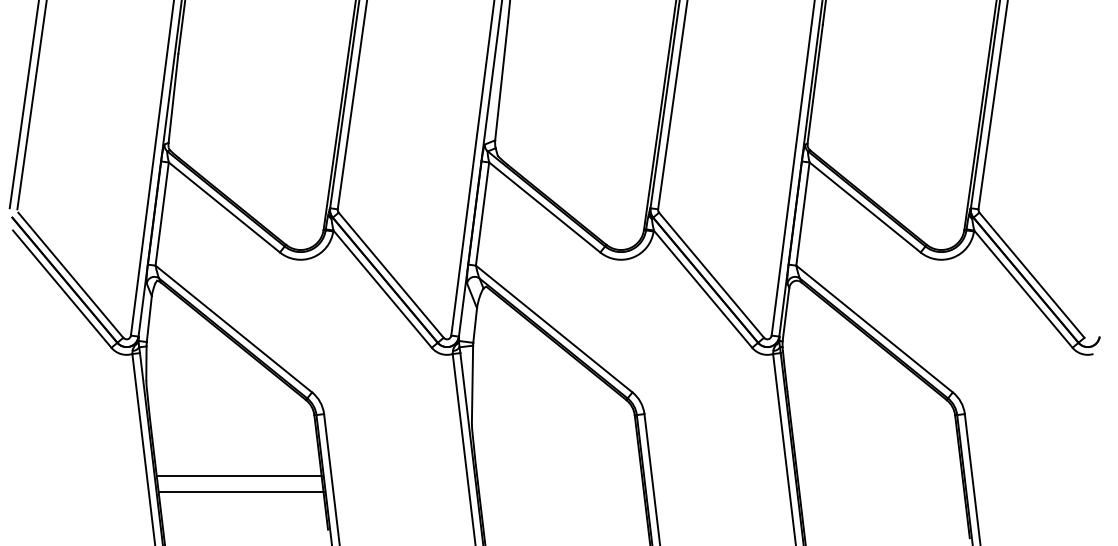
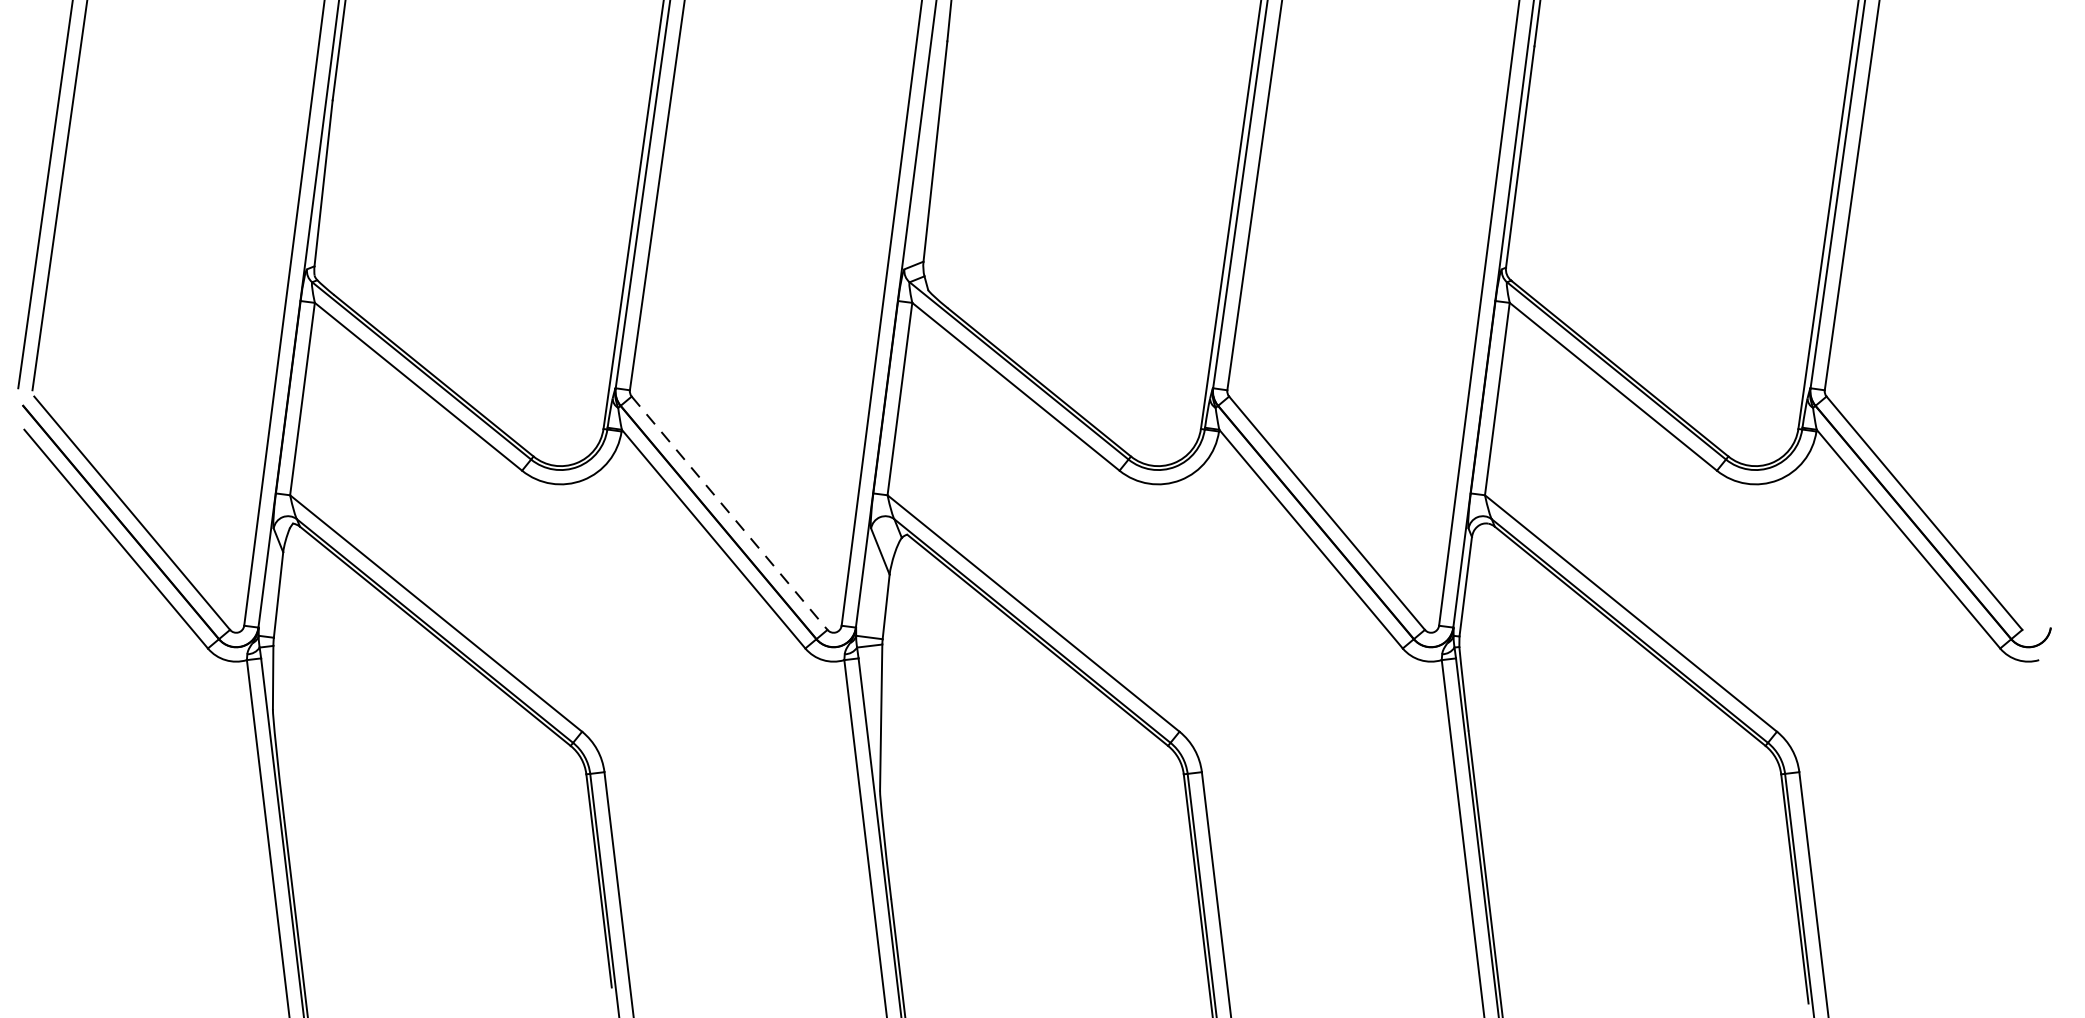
line: (391, 275) -> (730, 513), solid -> dashed
line: (238, 476) -> (444, 888), removed
line: (240, 492) -> (448, 918), removed

